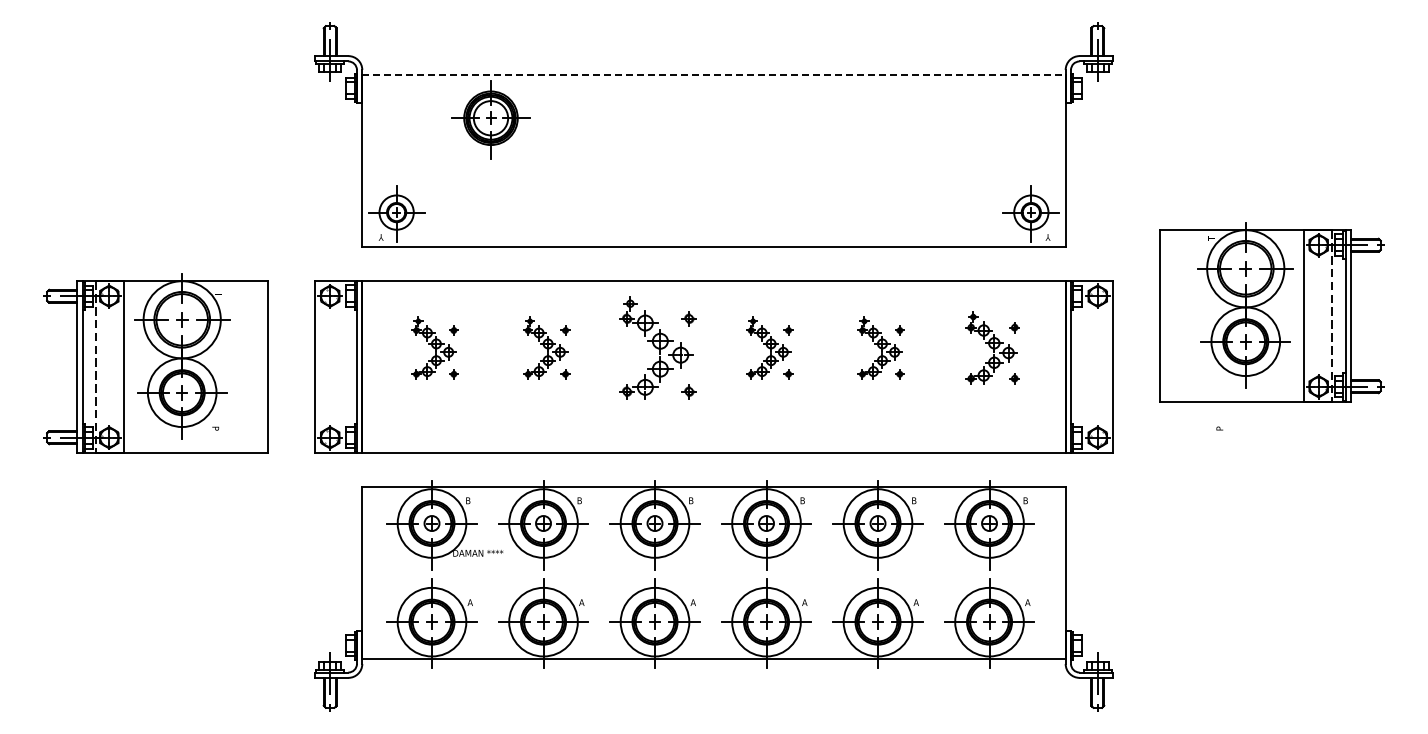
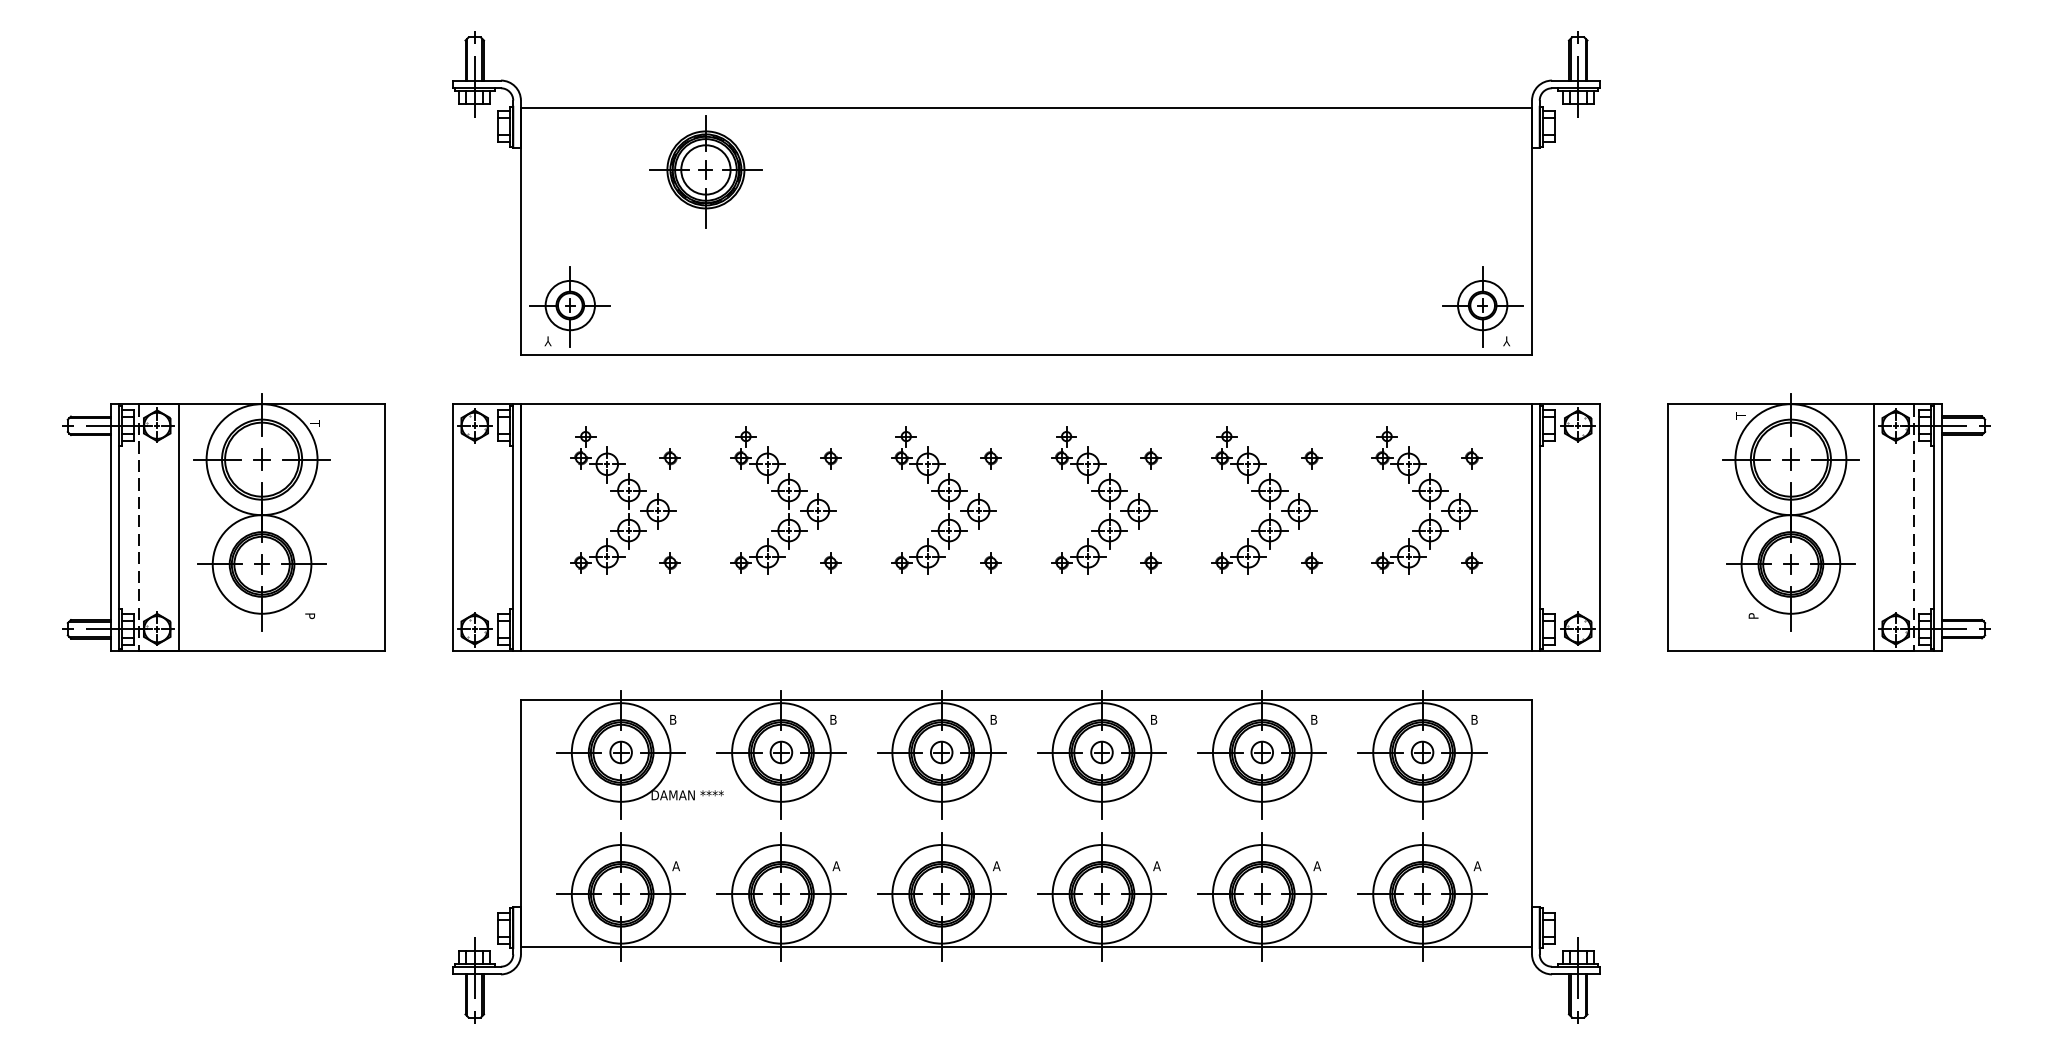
line: (714, 75) -> (1027, 108), dashed -> solid
part: (1271, 312) -> (1827, 522), moved
part: (434, 347) -> (624, 499), size x1.67
part: (546, 347) -> (785, 499), size x1.67
part: (769, 347) -> (1106, 499), size x1.67
part: (880, 347) -> (1265, 499), size x1.67
part: (992, 347) -> (1426, 499), size x1.43

